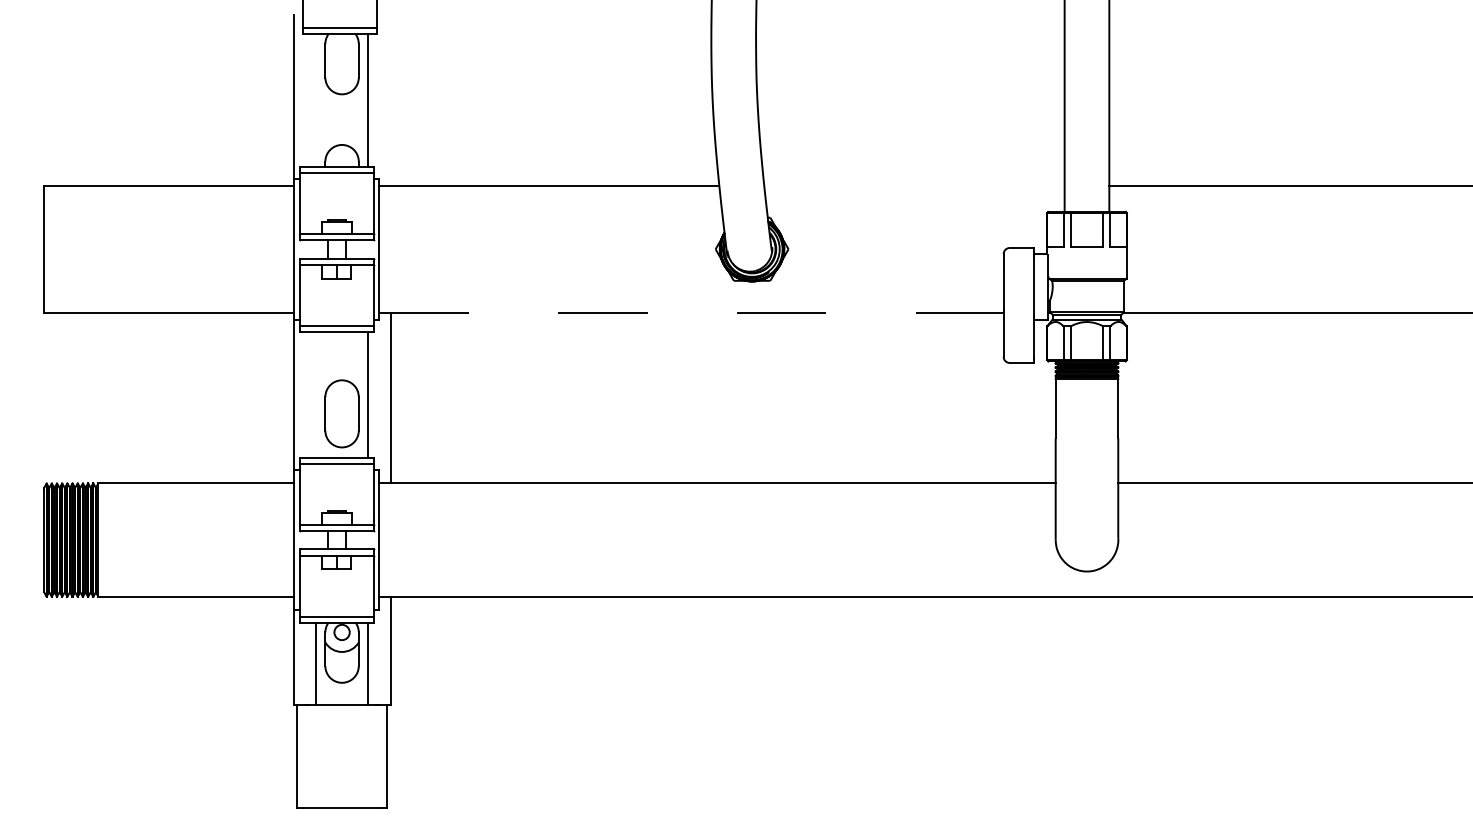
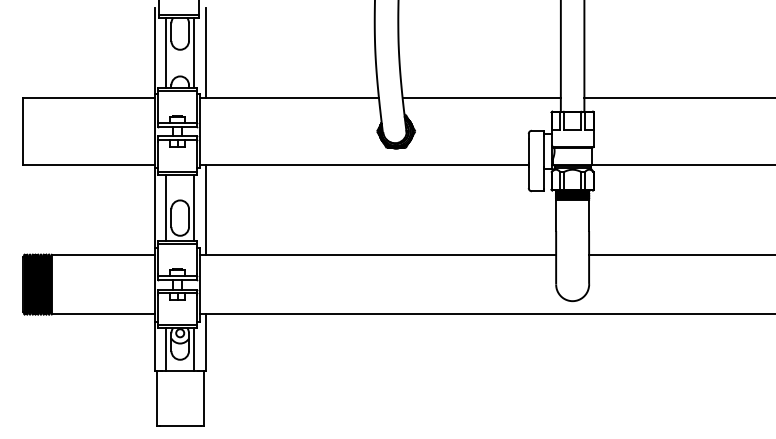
line: (316, 99) -> (166, 52), added
line: (390, 99) -> (205, 52), added
line: (913, 186) -> (481, 98), added
line: (691, 312) -> (364, 164), dashed -> solid
line: (316, 393) -> (166, 207), added

